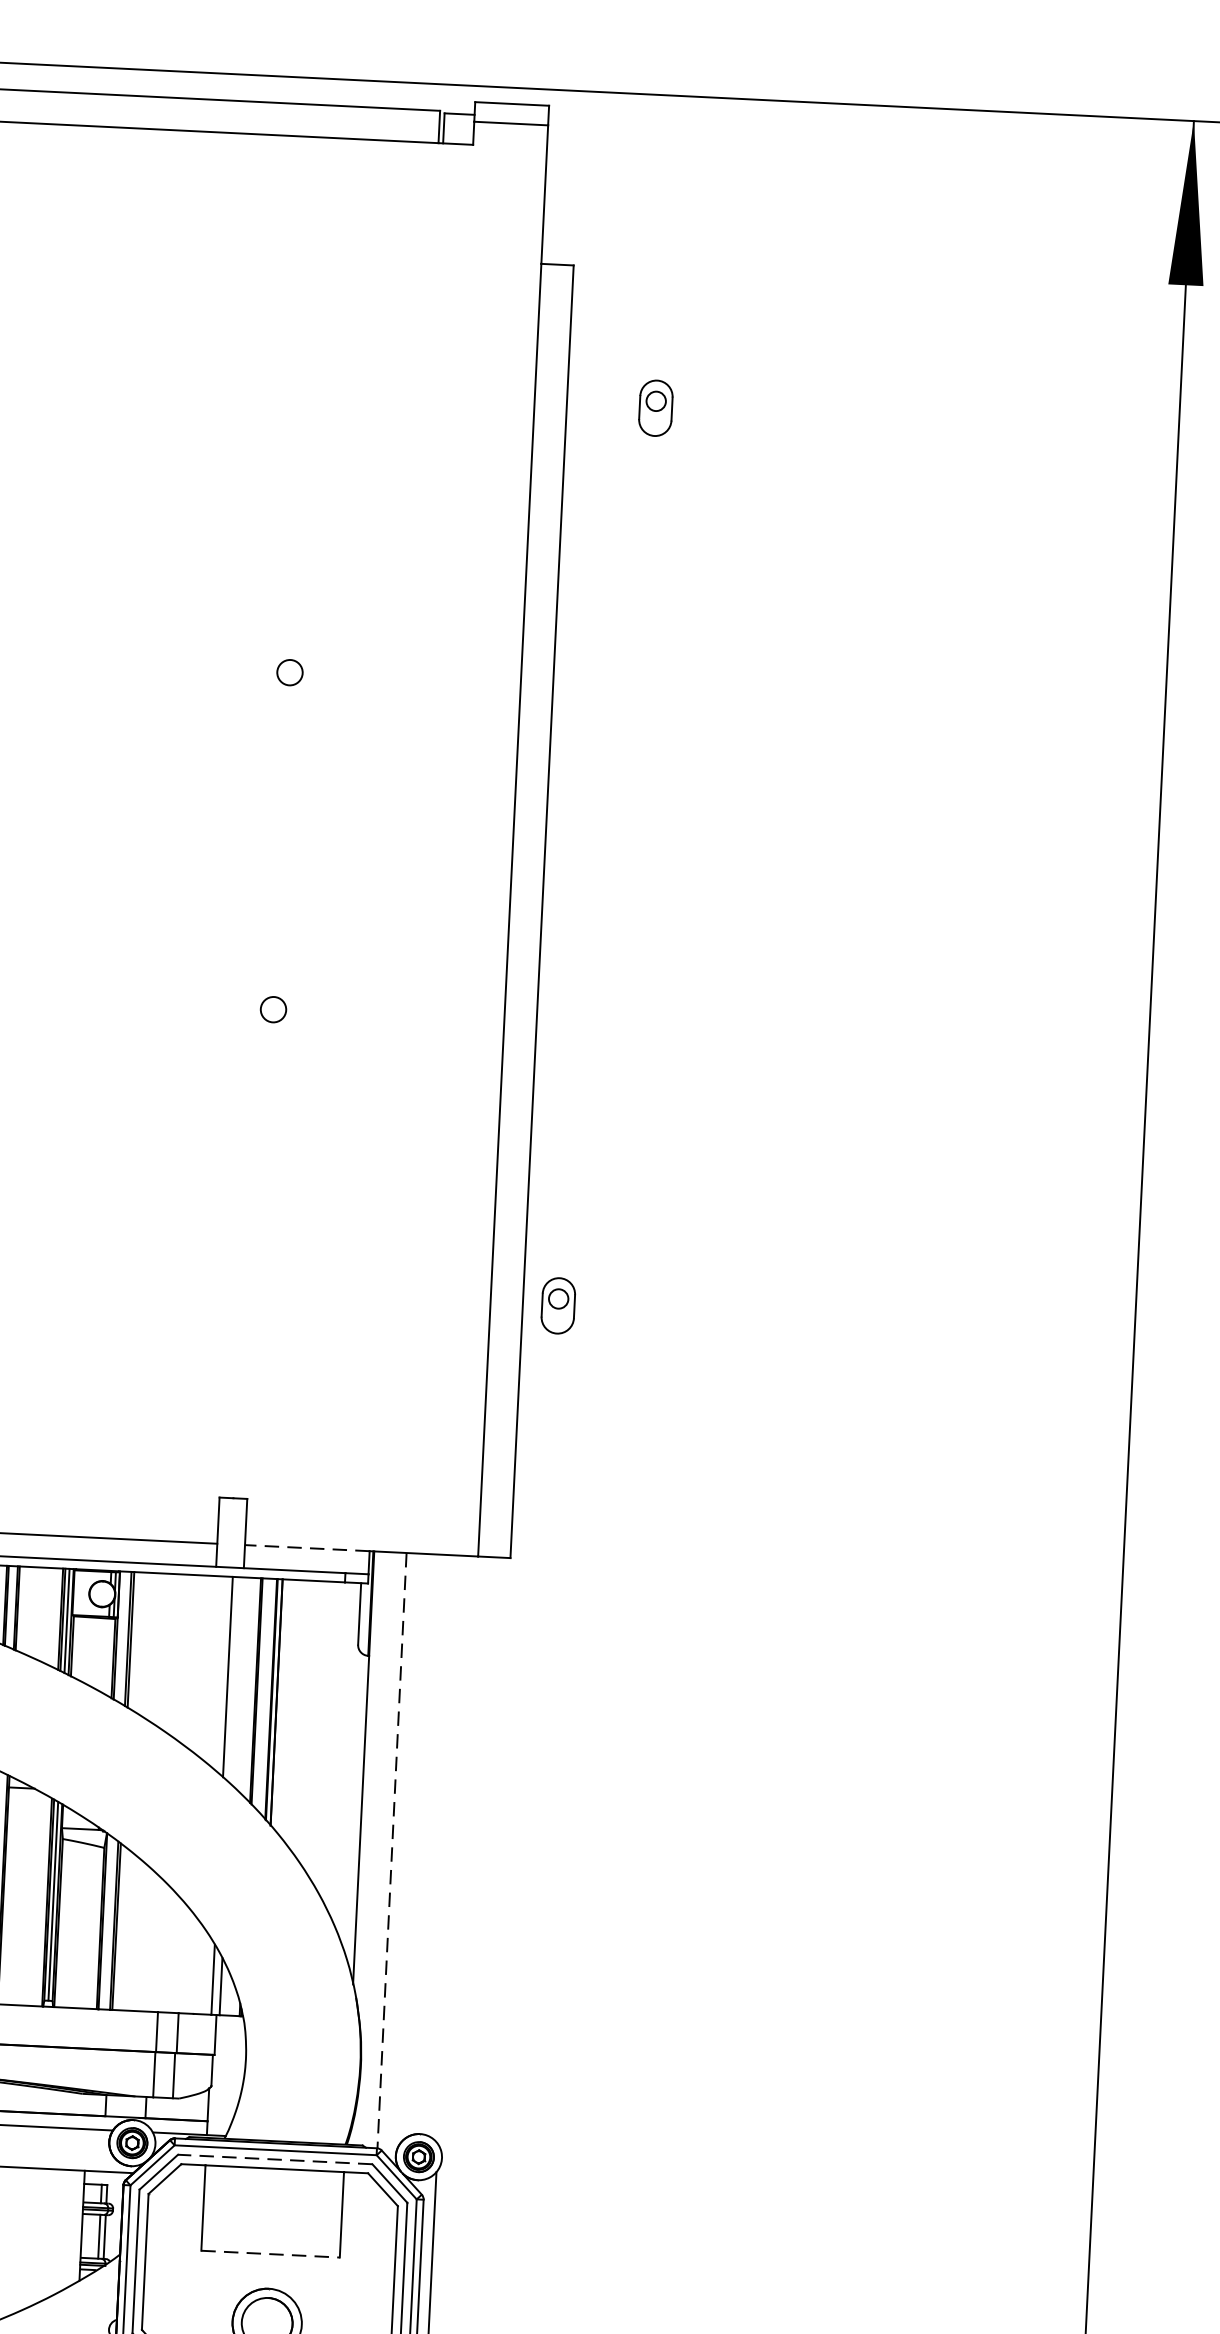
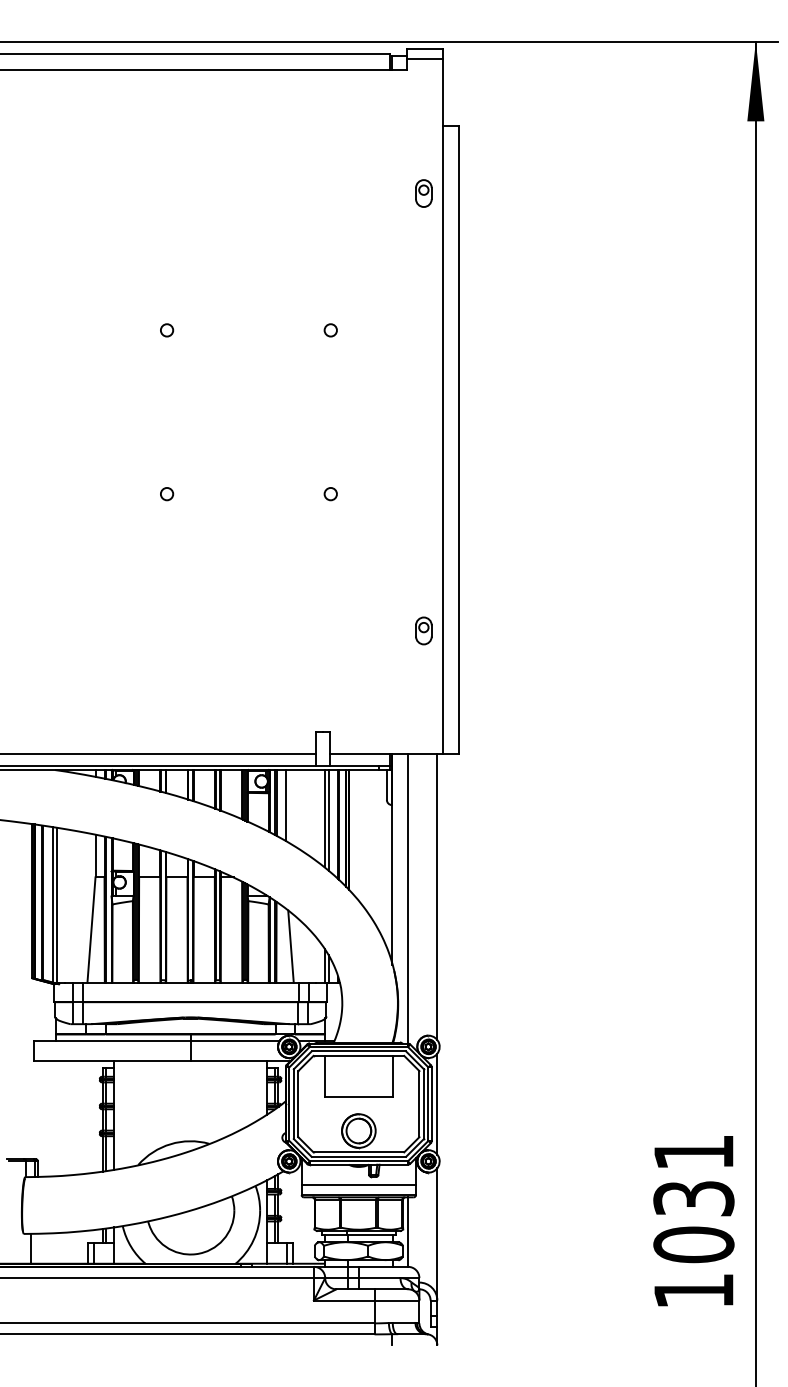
part: (655, 408) -> (423, 193), moved
part: (557, 1304) -> (423, 630), moved
line: (306, 1548) -> (359, 754), dashed -> solid
line: (148, 1645) -> (285, 805), added
line: (235, 1681) -> (328, 820), added
line: (452, 1848) -> (437, 896), added
line: (392, 1849) -> (408, 898), dashed -> solid
line: (145, 1936) -> (290, 946), added
line: (274, 2159) -> (358, 1051), dashed -> solid
line: (269, 2254) -> (358, 1097), dashed -> solid

